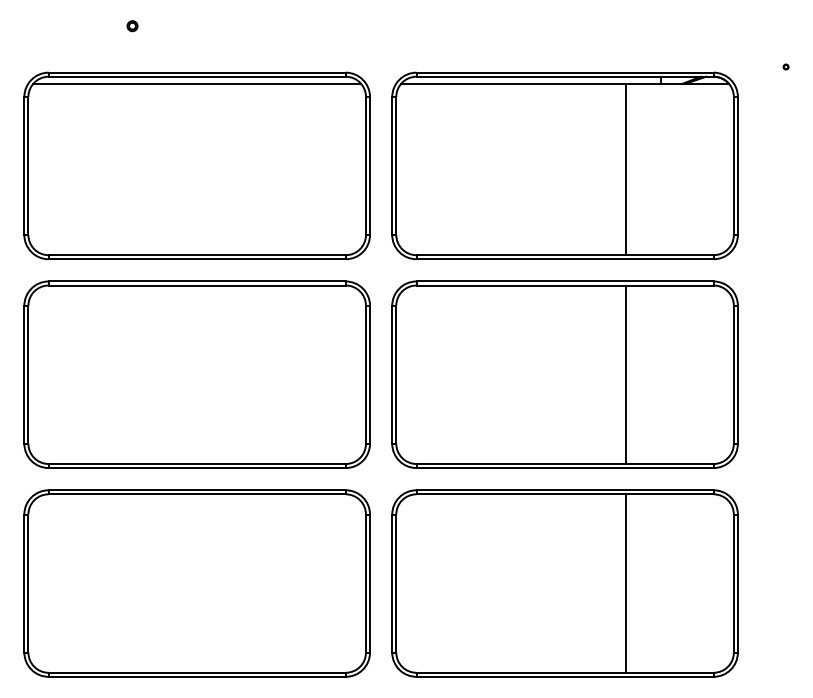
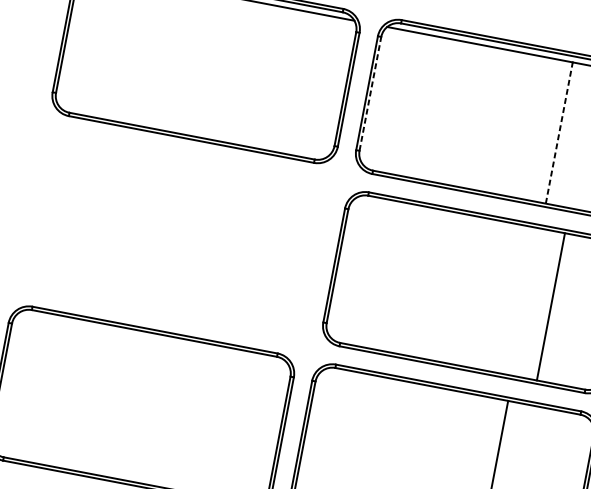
line: (396, 165) -> (370, 93), solid -> dashed
line: (625, 169) -> (558, 132), solid -> dashed
part: (196, 374) -> (172, 234), removed
line: (625, 374) -> (550, 306), moved

